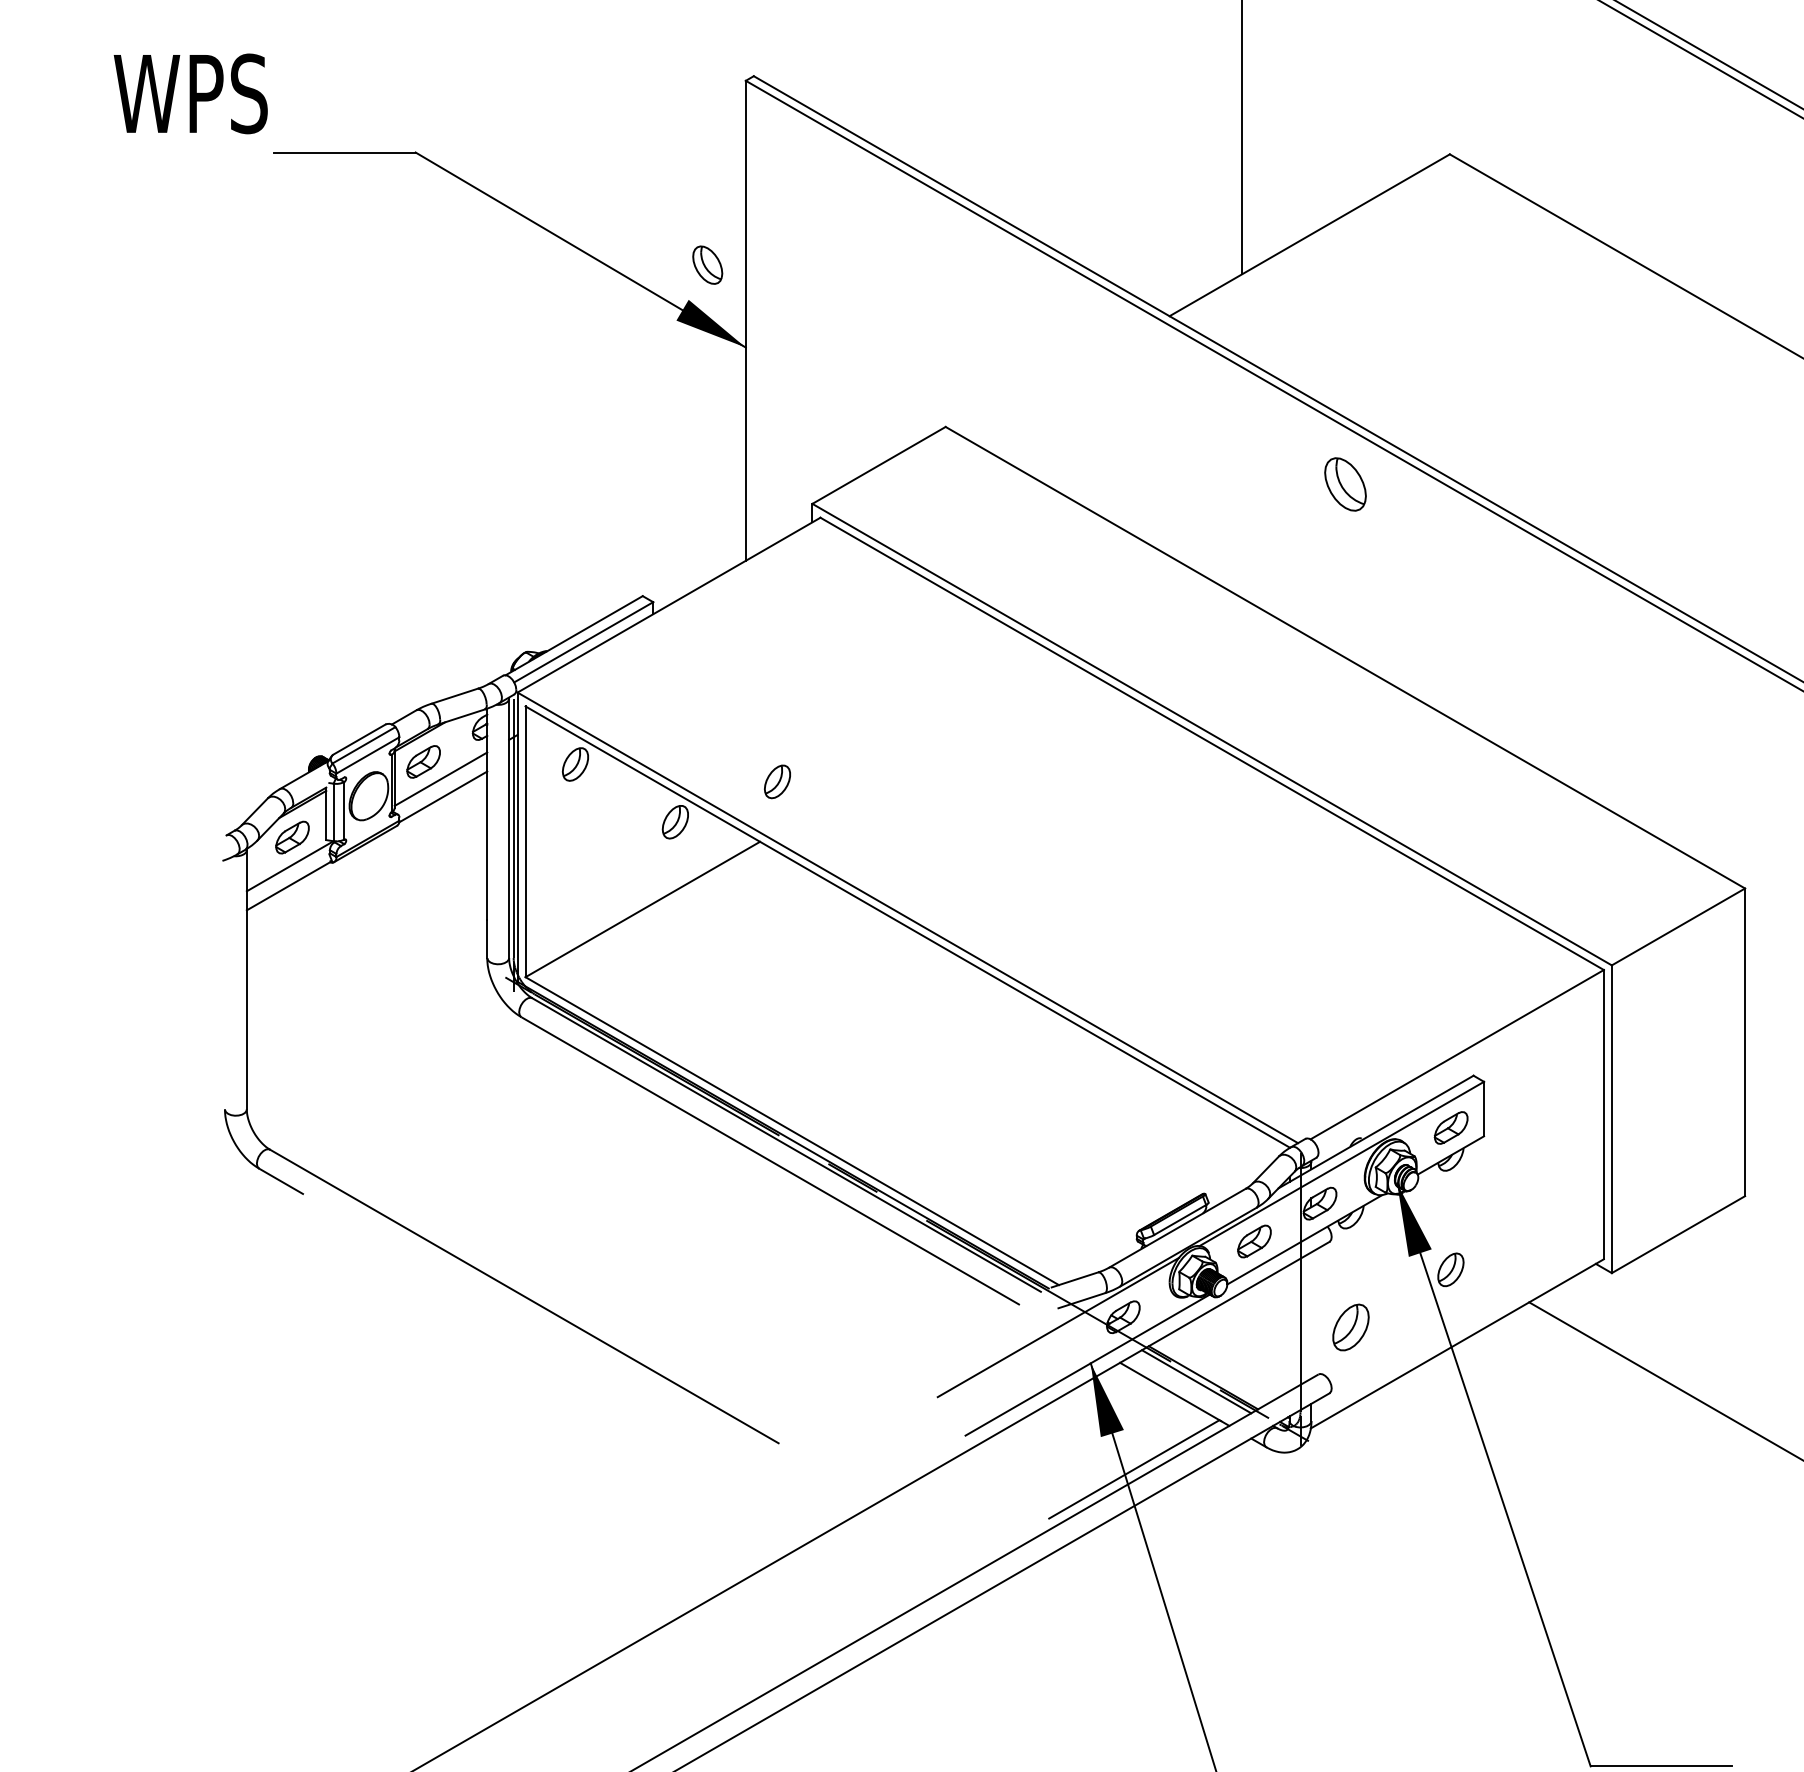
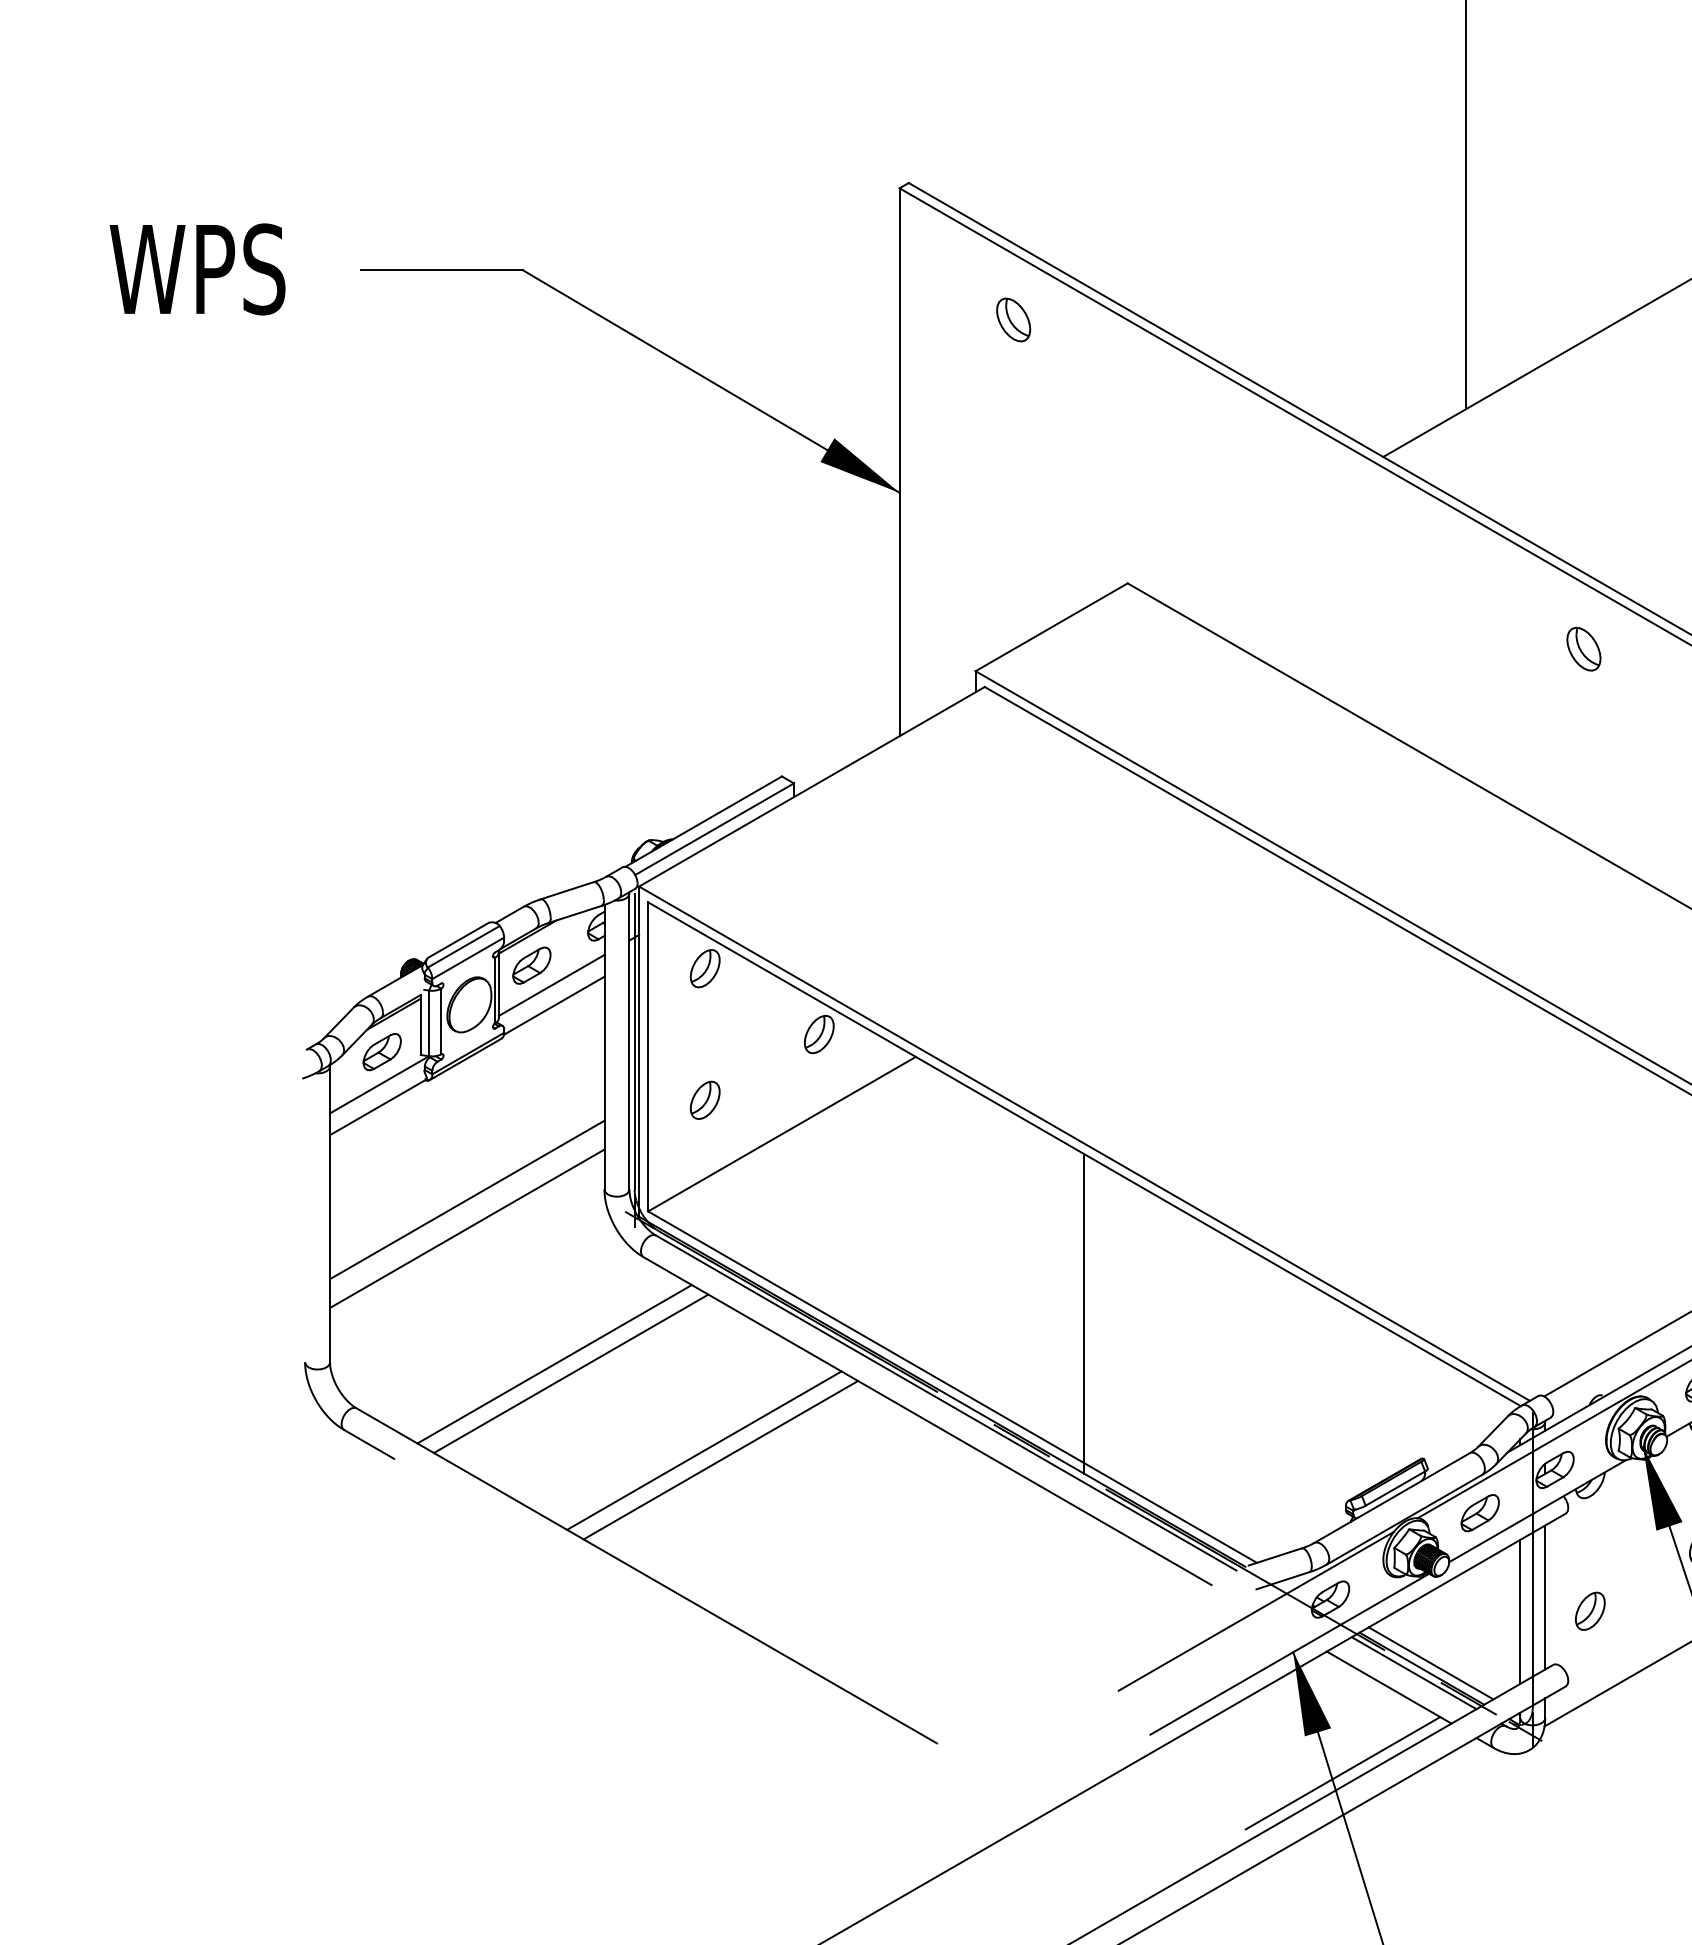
text: (190, 93) -> (197, 268), moved
part: (707, 264) -> (1013, 319), moved
part: (1344, 484) -> (1582, 649), size x0.71
part: (777, 781) -> (705, 1099), moved
line: (366, 966) -> (466, 1199), added
line: (366, 991) -> (466, 1227), added
line: (907, 1067) -> (1084, 1314), added
line: (443, 1110) -> (554, 1363), added
line: (457, 1119) -> (570, 1373), added
line: (574, 1186) -> (704, 1450), added
line: (589, 1194) -> (721, 1459), added
line: (1311, 1315) -> (1545, 1597), added
part: (1350, 1327) -> (1589, 1611), size x0.71
line: (1289, 1328) -> (1520, 1612), added
line: (1211, 1372) -> (1431, 1662), added

